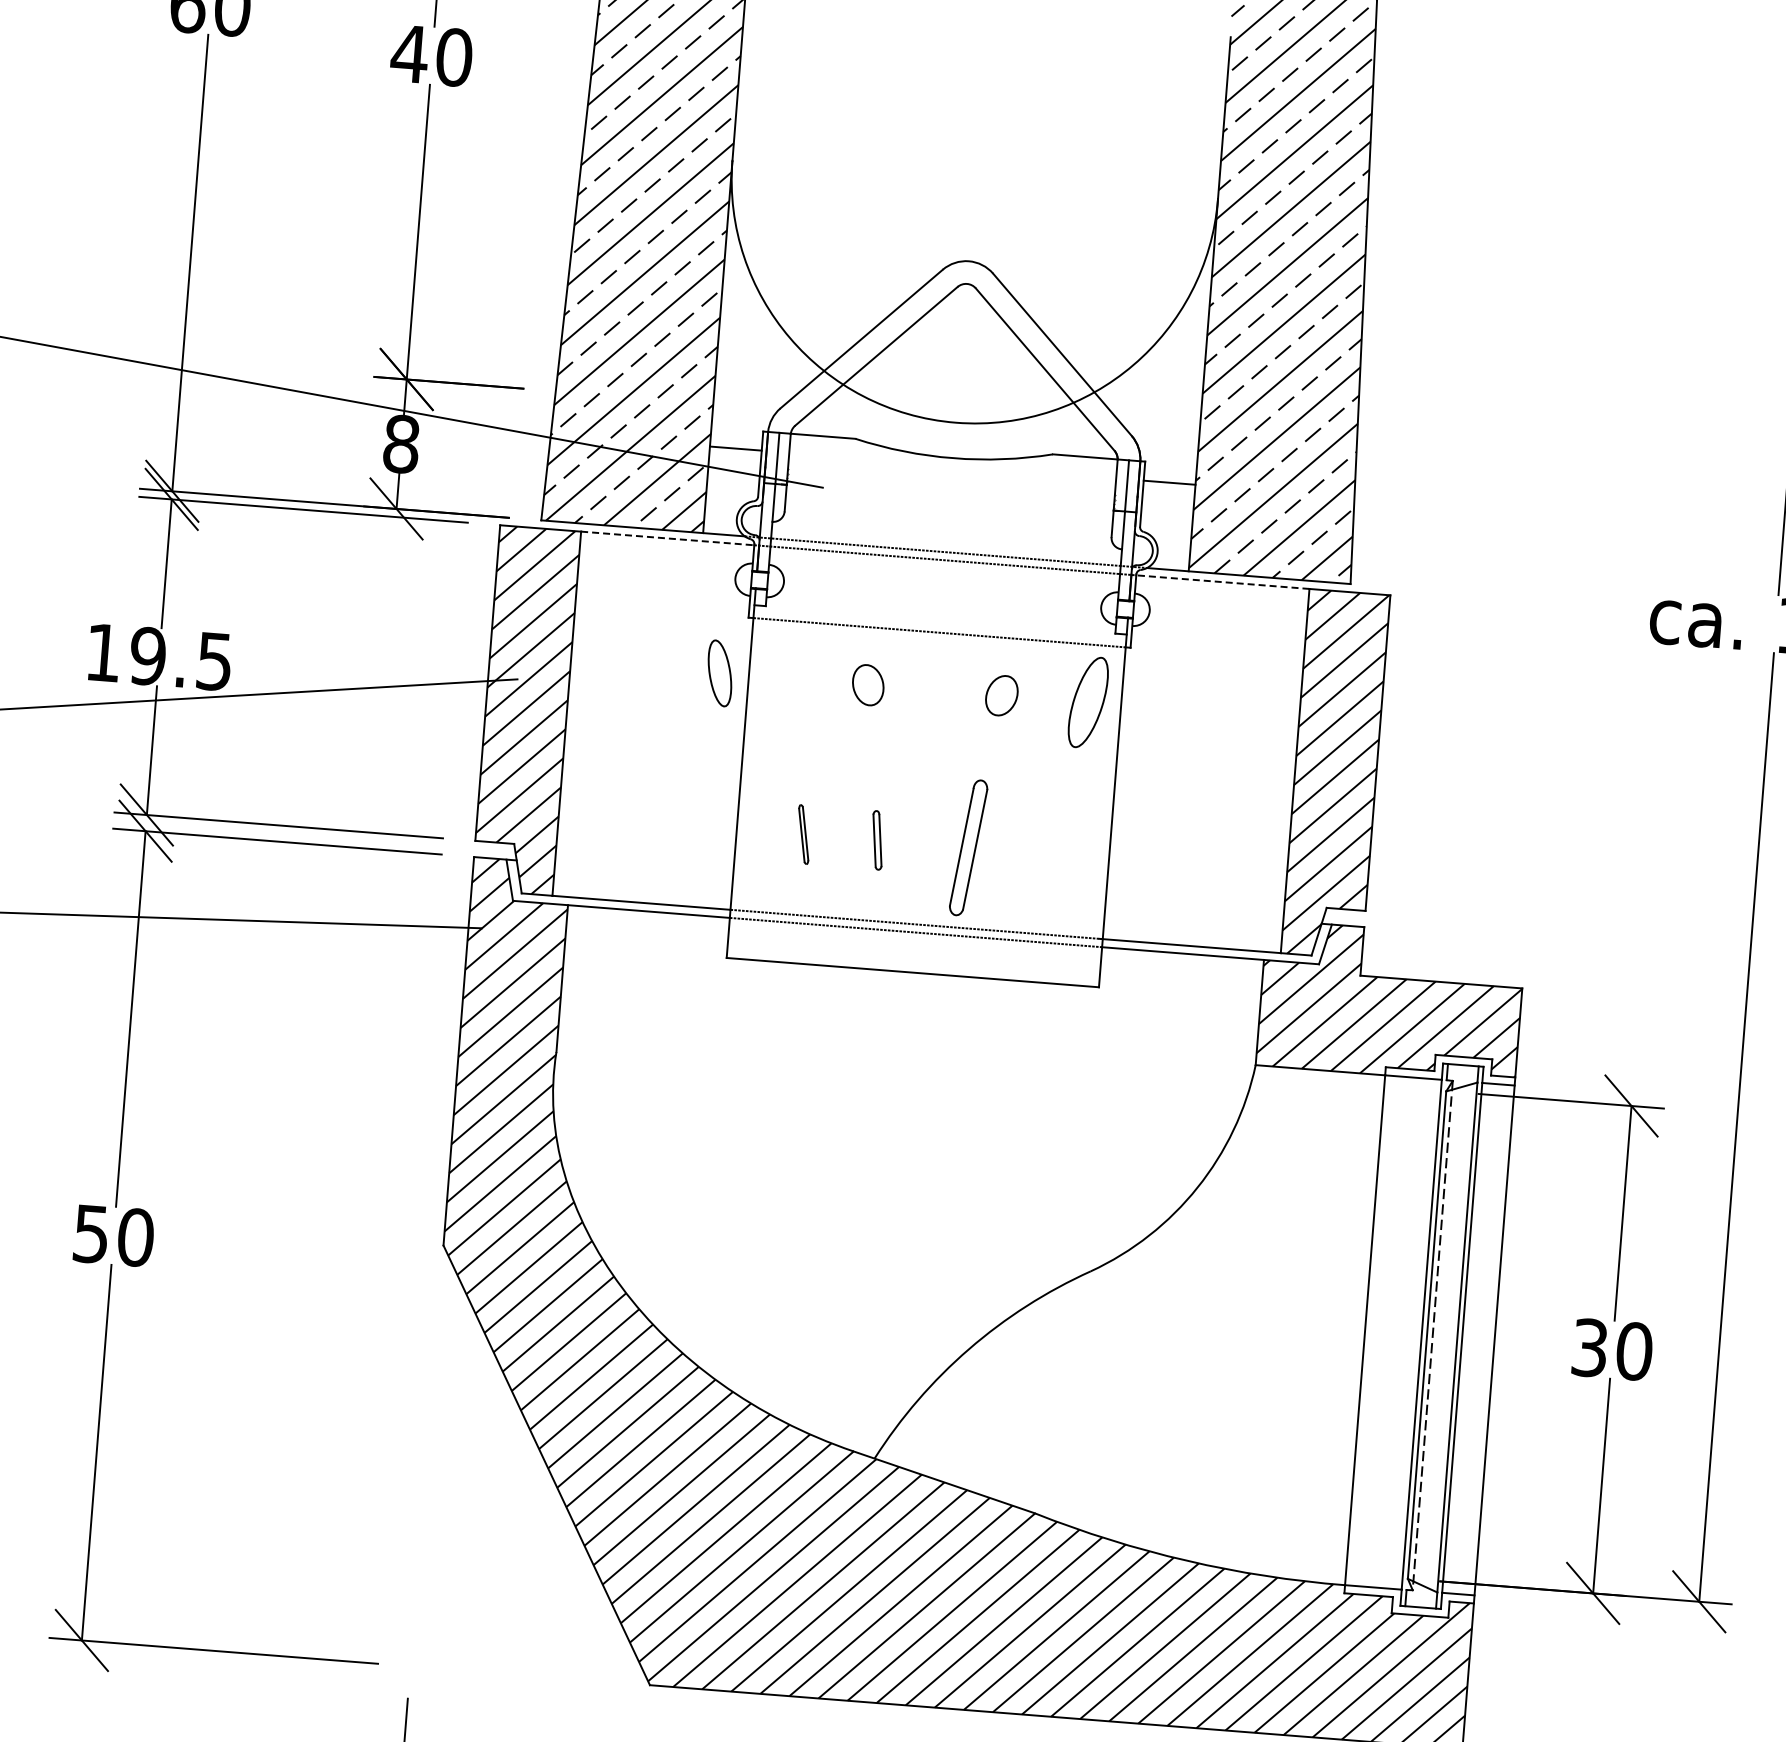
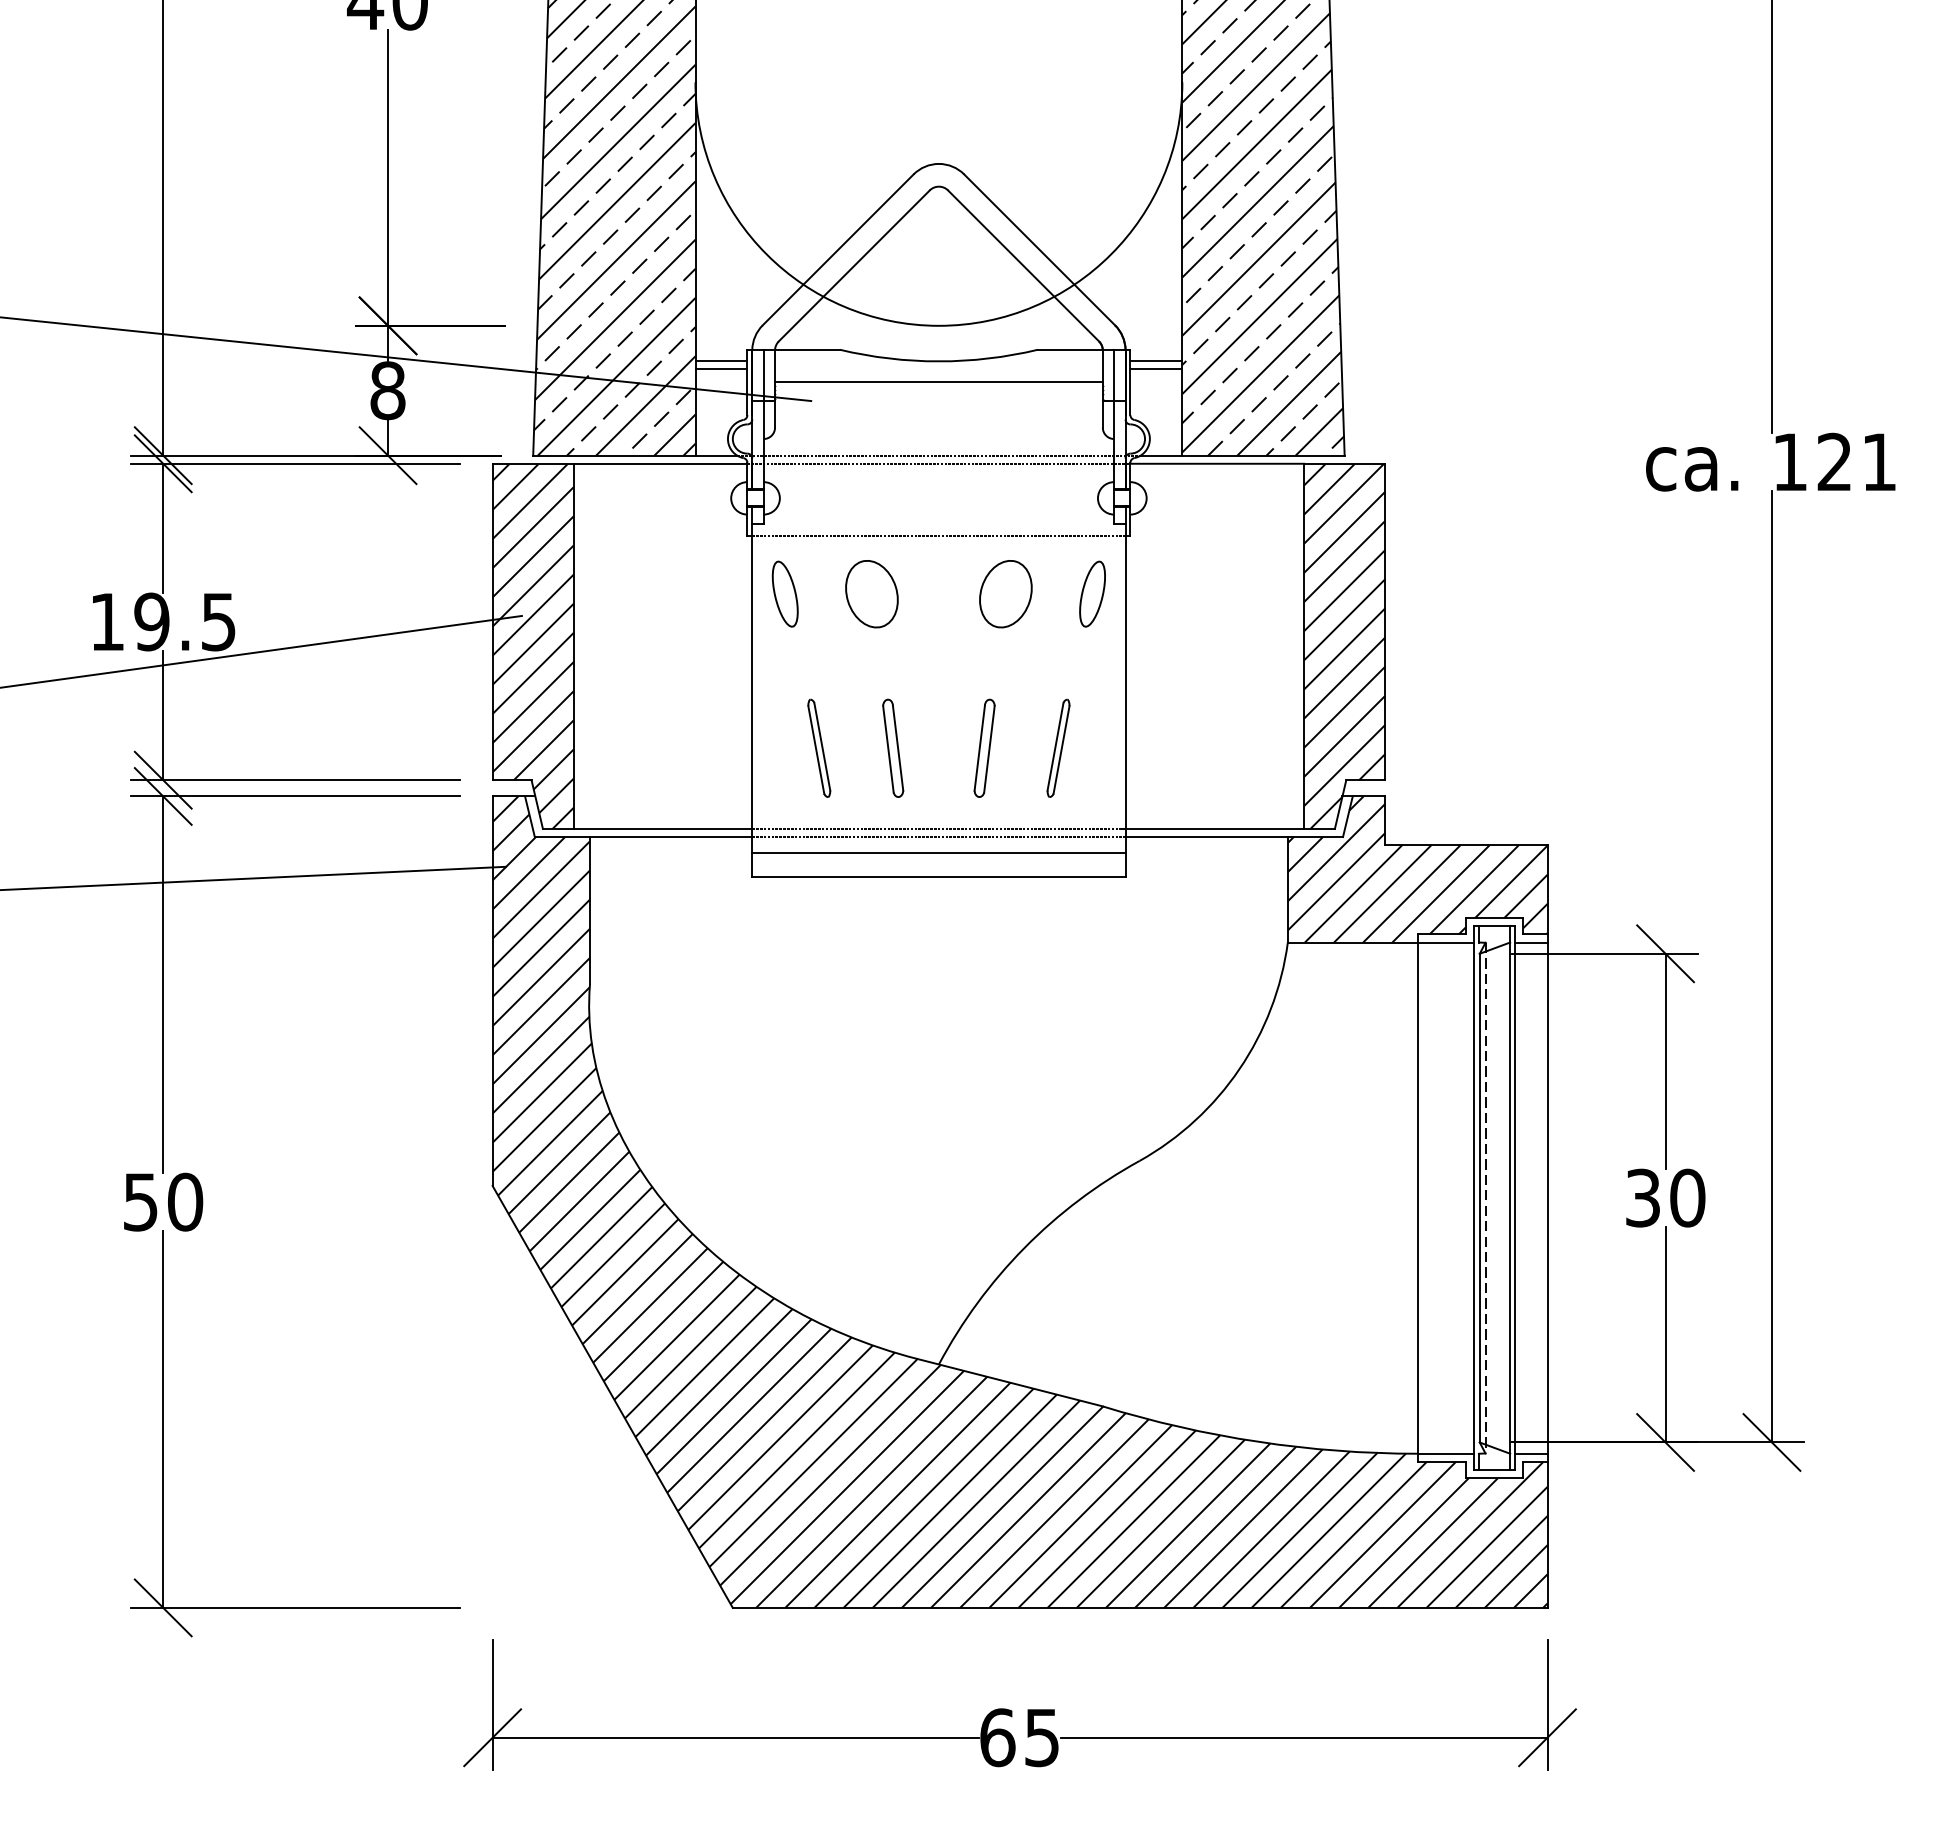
line: (736, 440) -> (721, 360), added
line: (1170, 474) -> (1156, 360), added
line: (951, 479) -> (938, 382), added
line: (667, 538) -> (660, 463), dashed -> solid
line: (1223, 581) -> (1217, 463), dashed -> solid
part: (719, 672) -> (784, 593), moved
part: (867, 685) -> (871, 594), size x1.67
part: (1001, 695) -> (1005, 594), size x1.67
part: (1088, 701) -> (1092, 593), size x0.71
part: (803, 833) -> (819, 747), size x1.67
part: (877, 839) -> (893, 747), size x1.67
part: (968, 846) -> (984, 747), size x0.71
part: (1042, 852) -> (1058, 747), added
line: (914, 947) -> (938, 852), added

